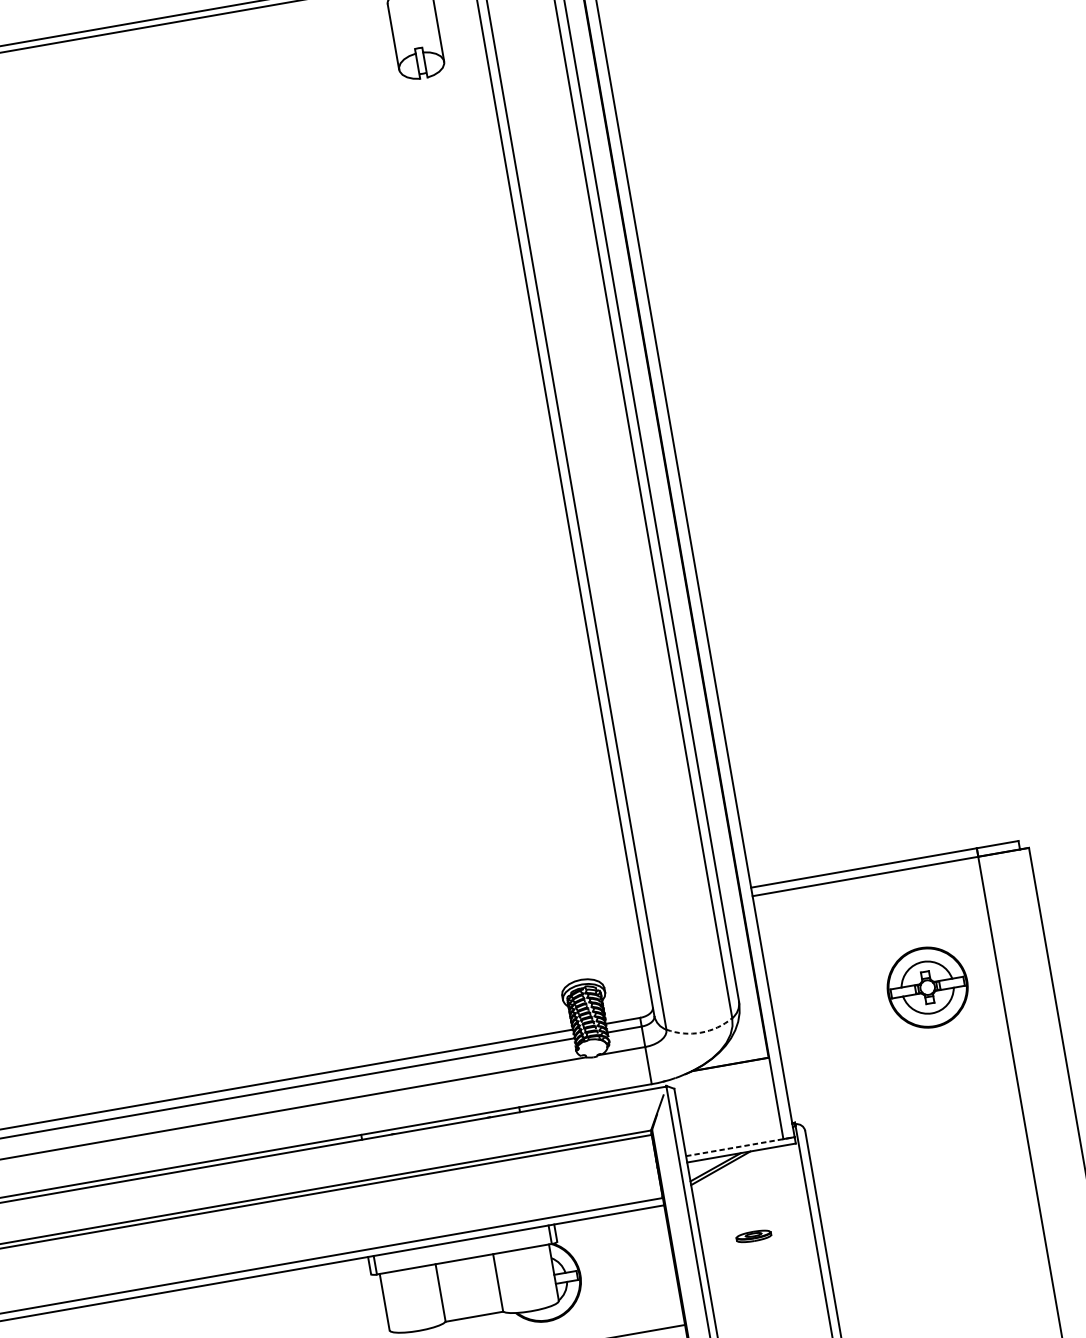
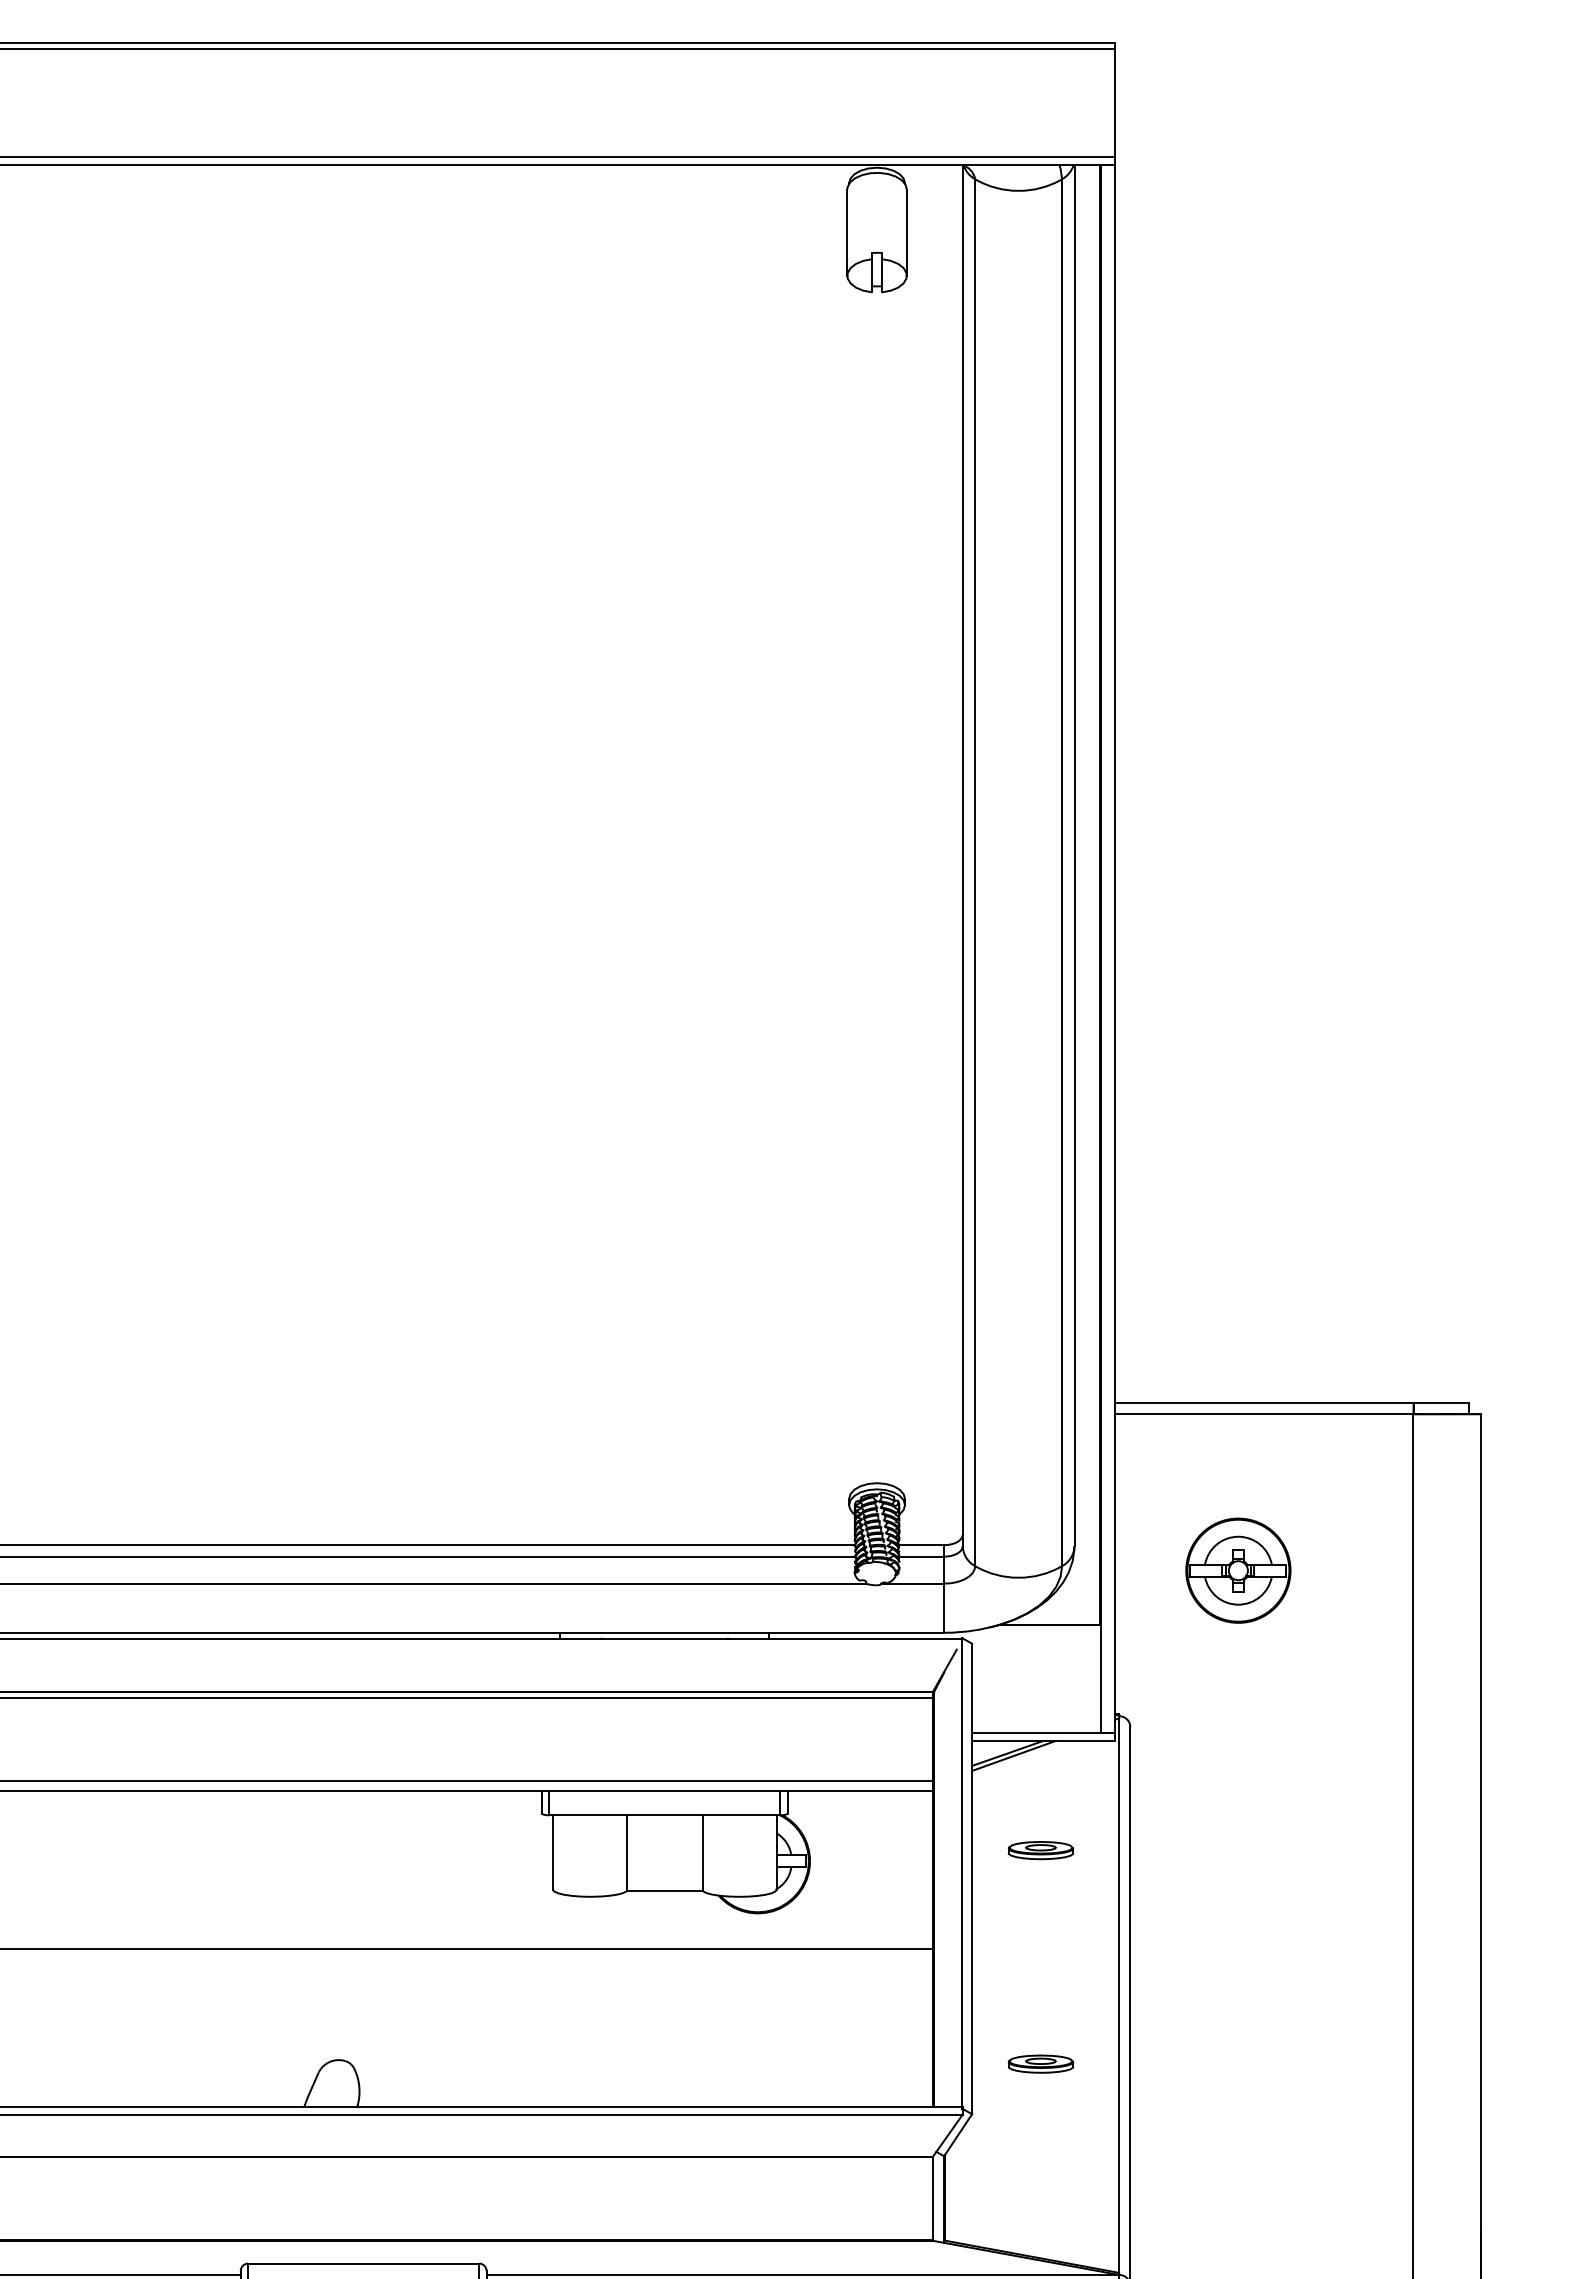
part: (927, 987) -> (1238, 1570), moved
arc: (700, 1032) -> (1018, 1577), dashed -> solid
line: (740, 1146) -> (1043, 1732), dashed -> solid
part: (753, 1236) -> (1040, 1850), size x1.43

